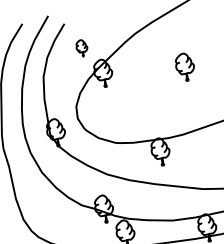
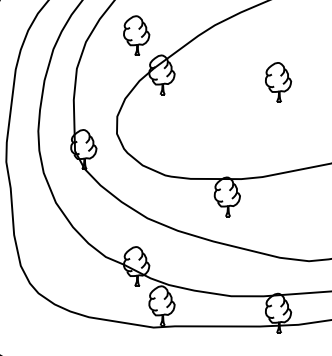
part: (81, 48) -> (136, 35), size x1.67

